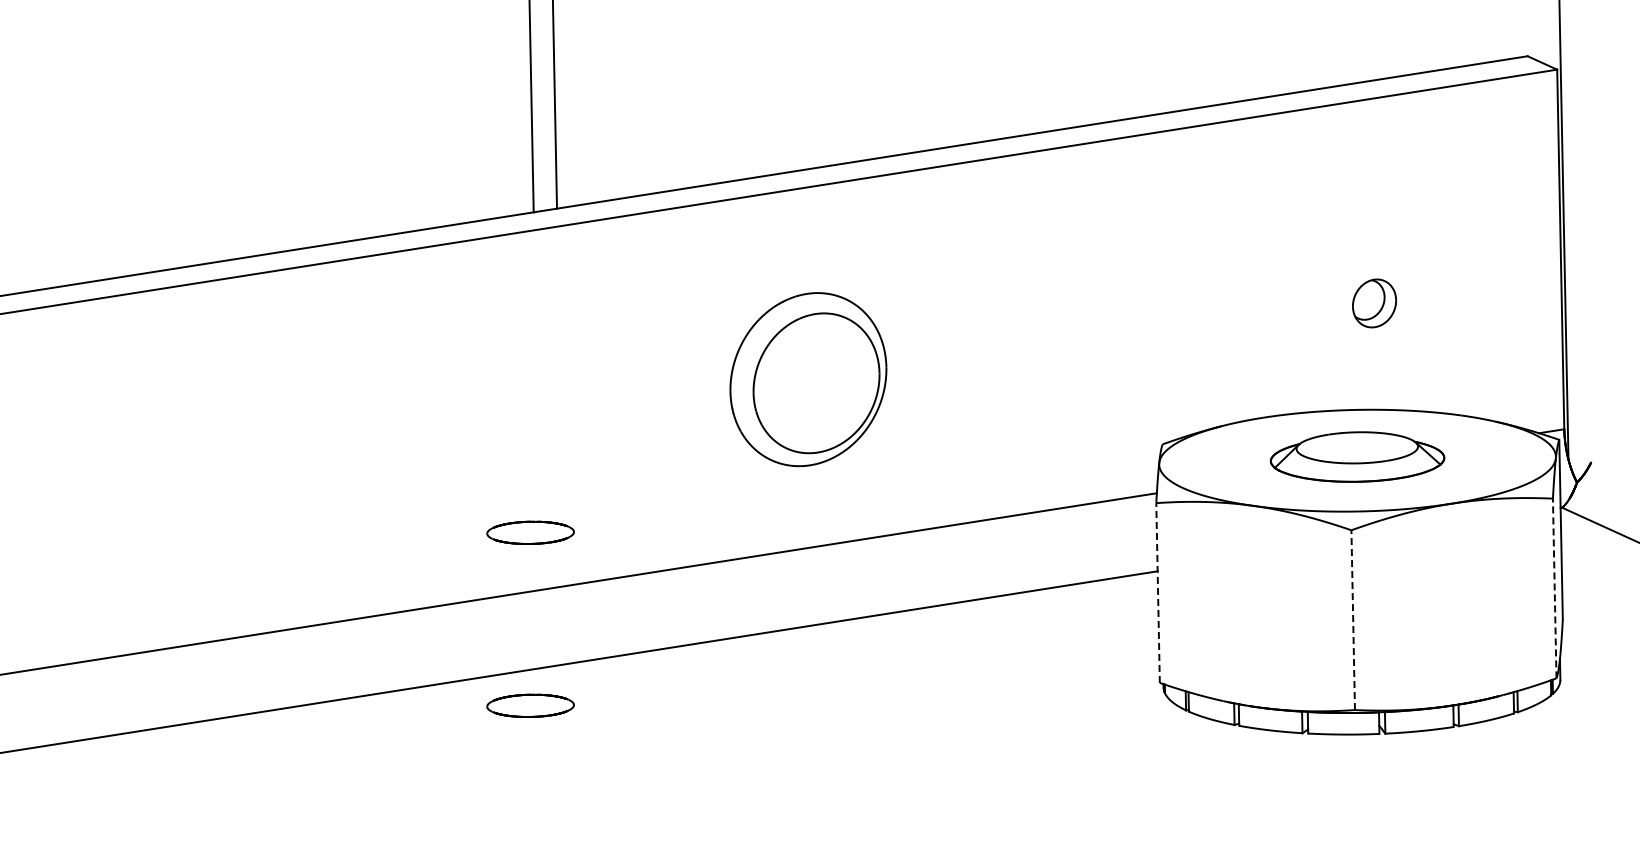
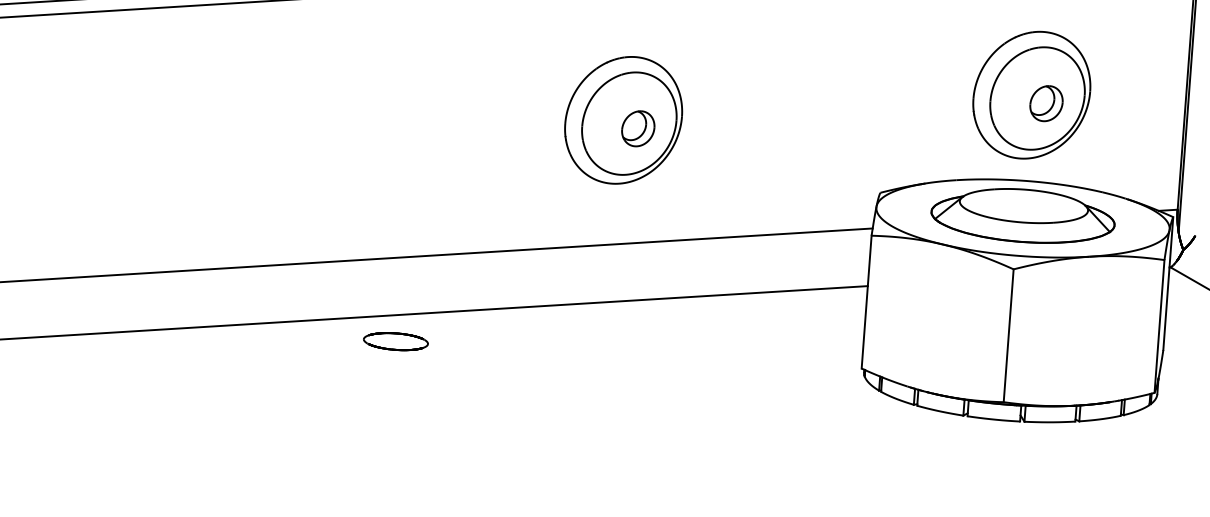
part: (1353, 293) -> (1031, 94), added
part: (828, 388) -> (637, 128), added
part: (1357, 456) -> (1023, 215), size x1.43
part: (530, 532) -> (407, 213), removed
line: (1554, 588) -> (1159, 326), dashed -> solid
line: (1158, 593) -> (866, 302), dashed -> solid
line: (1353, 620) -> (1008, 336), dashed -> solid

